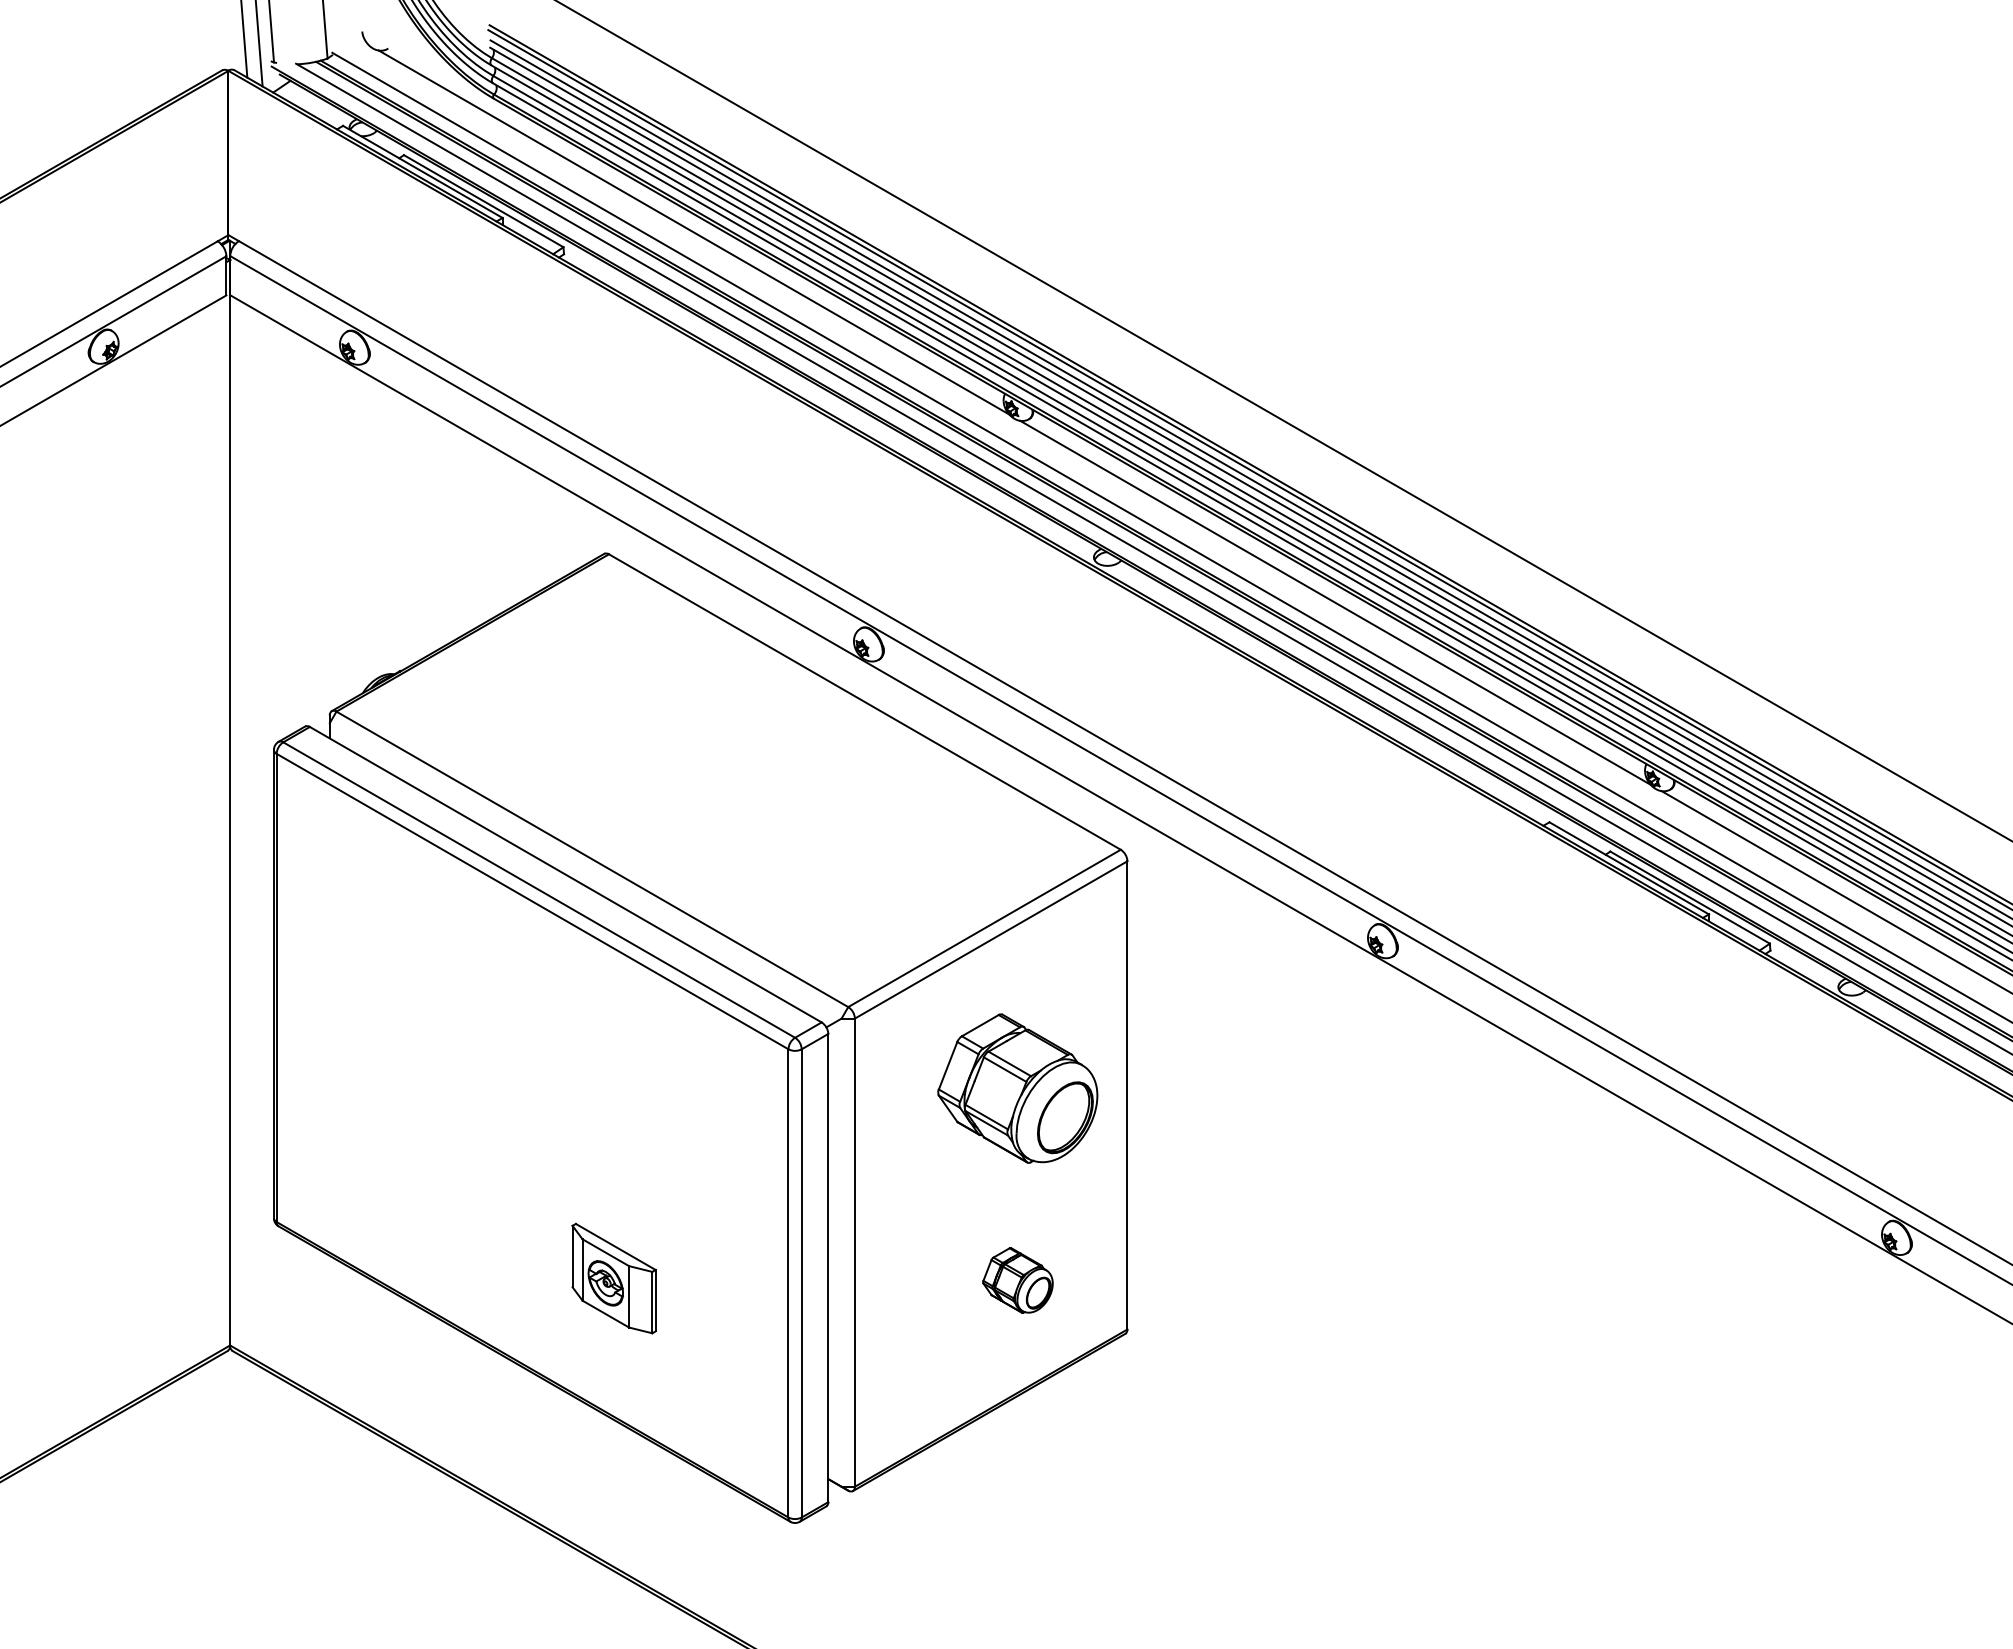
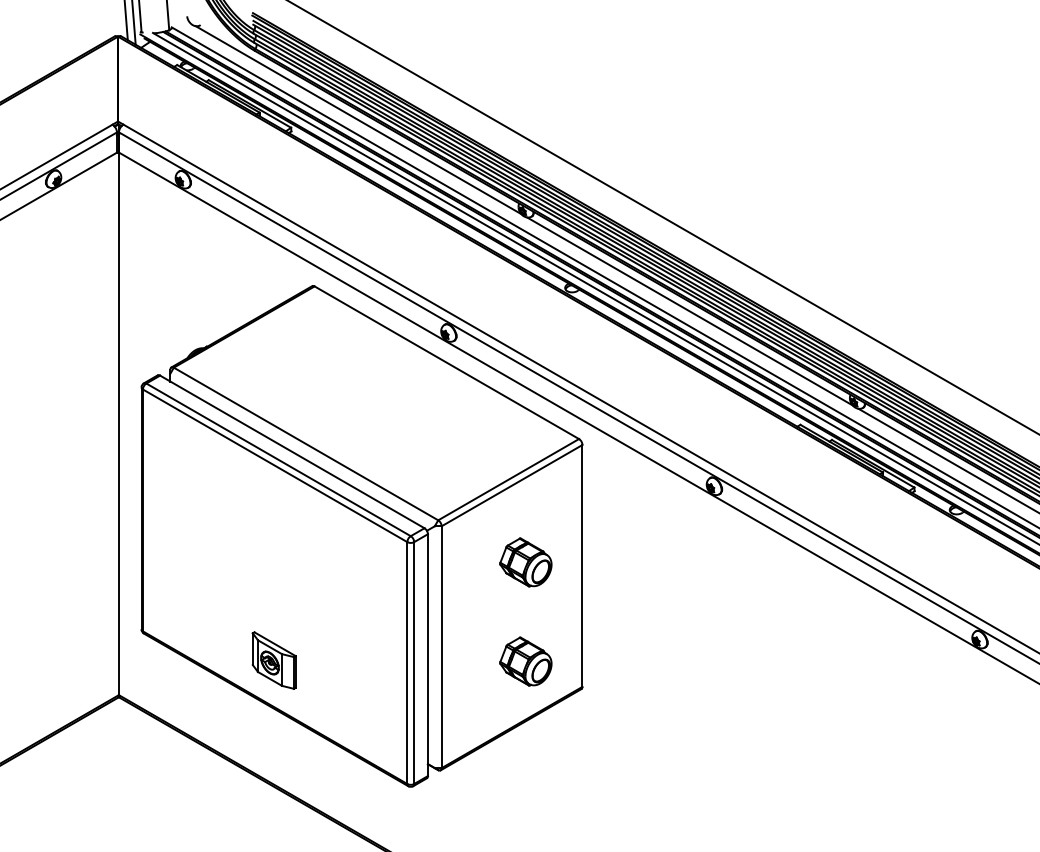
part: (1017, 1088) -> (525, 562), size x0.62
part: (612, 1278) -> (273, 660), moved
part: (1017, 1280) -> (525, 661), size x1.43

